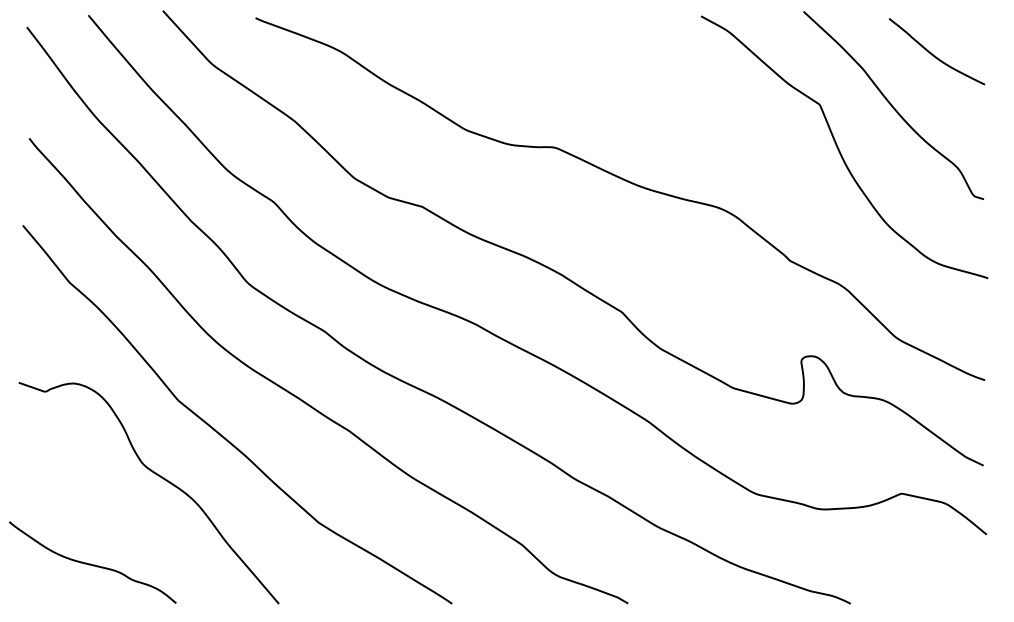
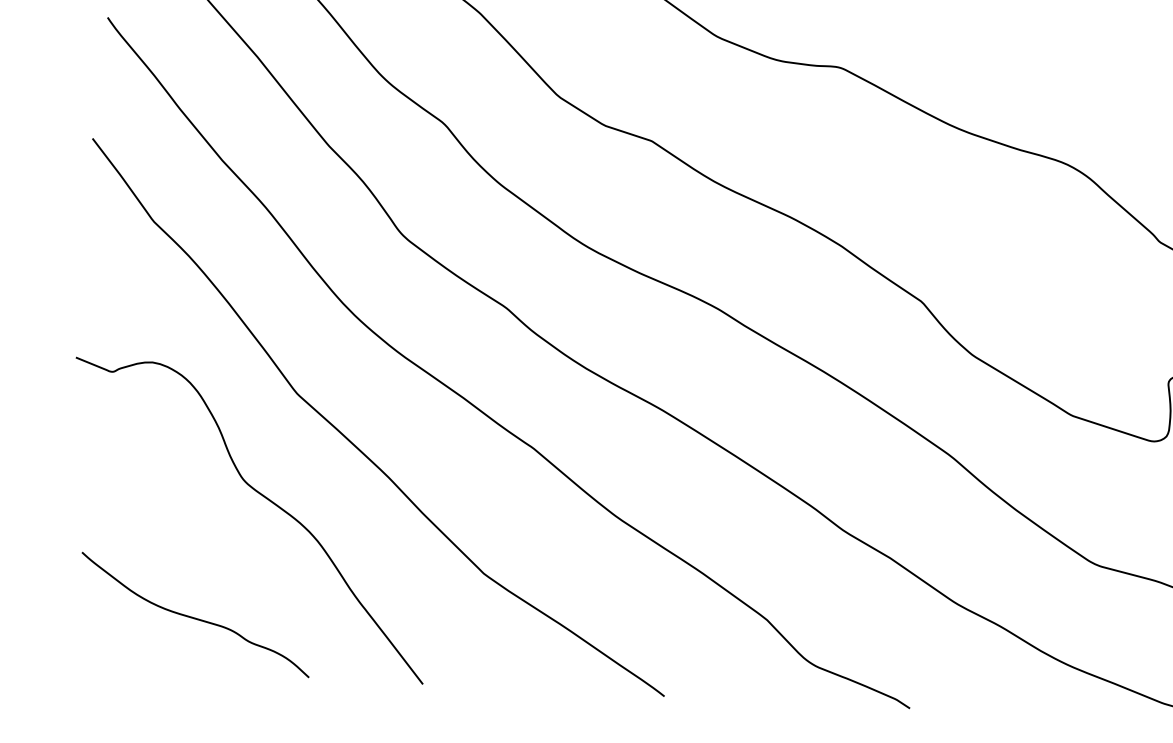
curve: (92, 564) -> (195, 617), moved

